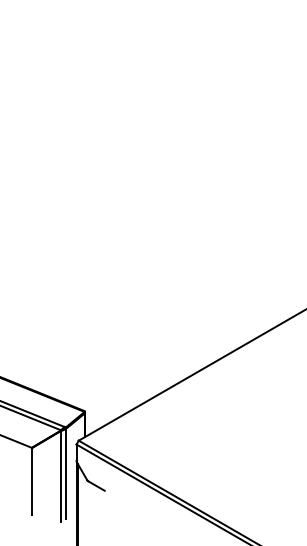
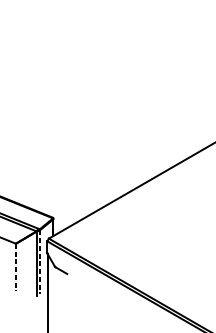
line: (65, 474) -> (39, 262), solid -> dashed
line: (32, 482) -> (16, 268), solid -> dashed

